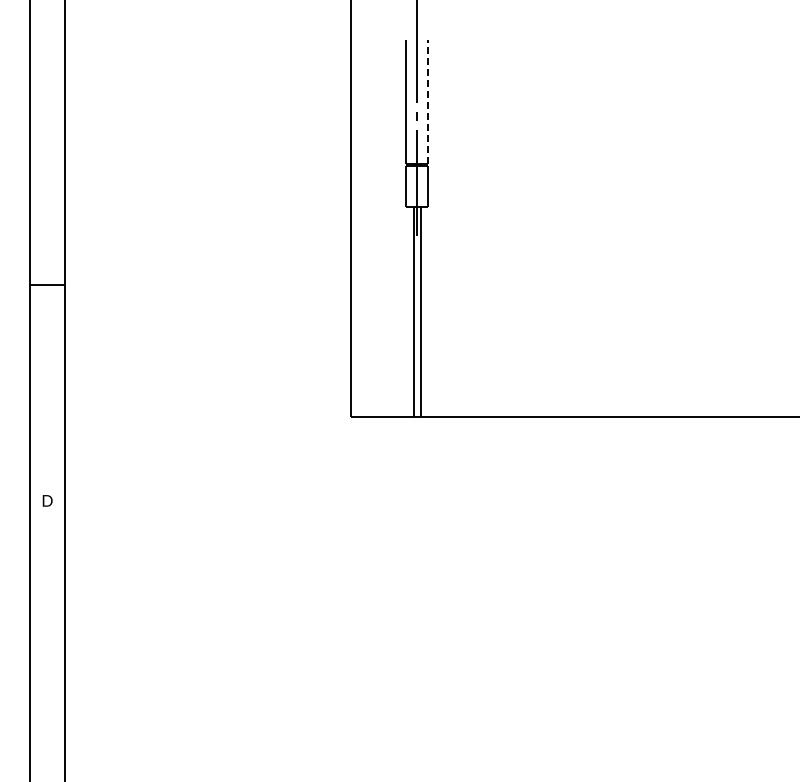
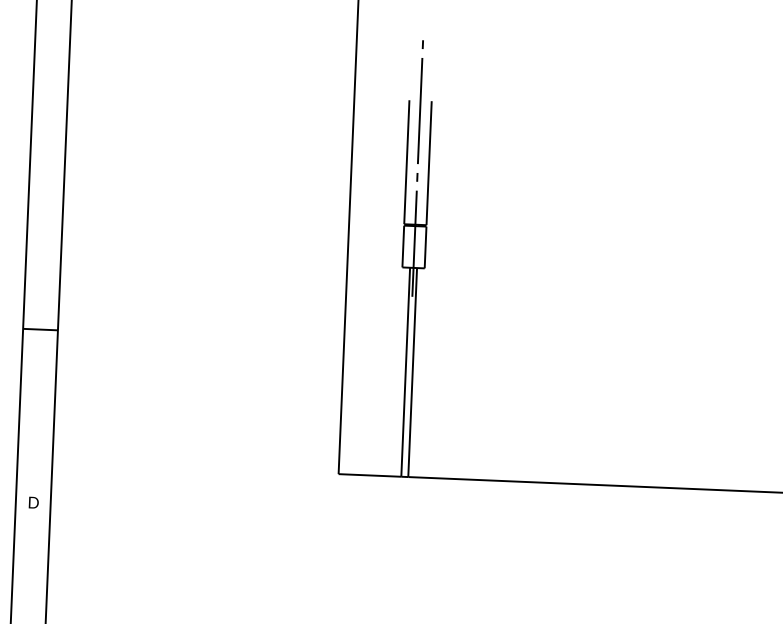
line: (428, 101) -> (429, 162), dashed -> solid
text: (47, 500) -> (33, 502), moved

